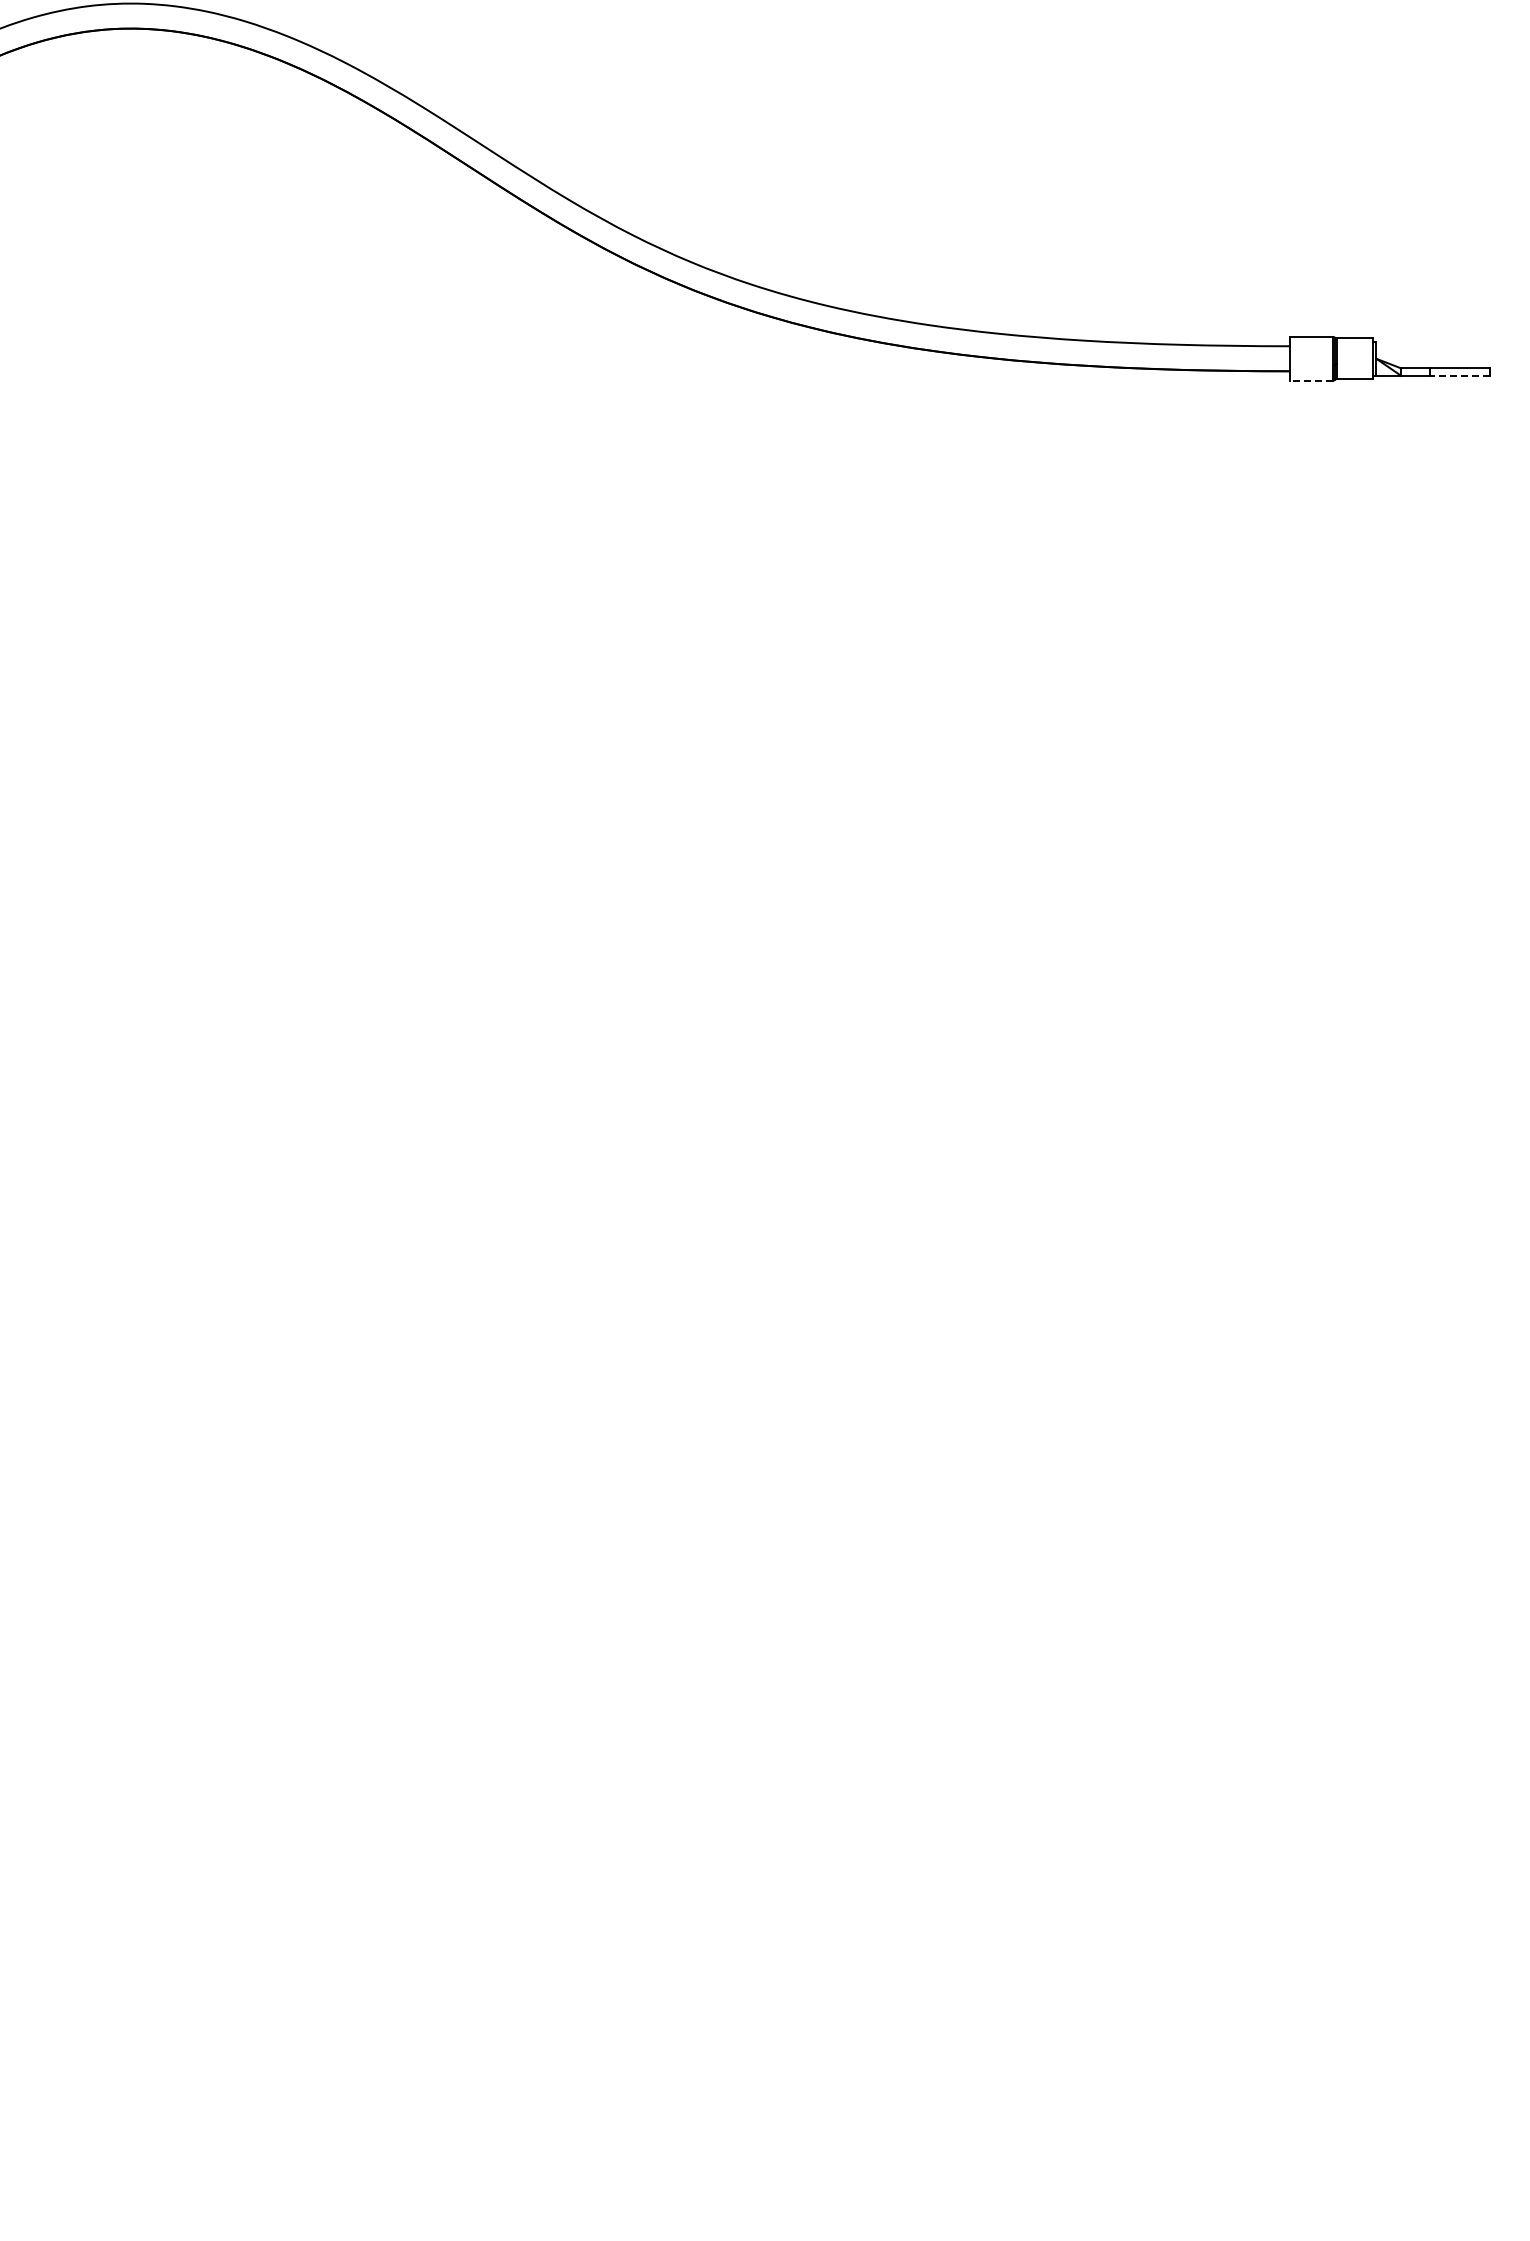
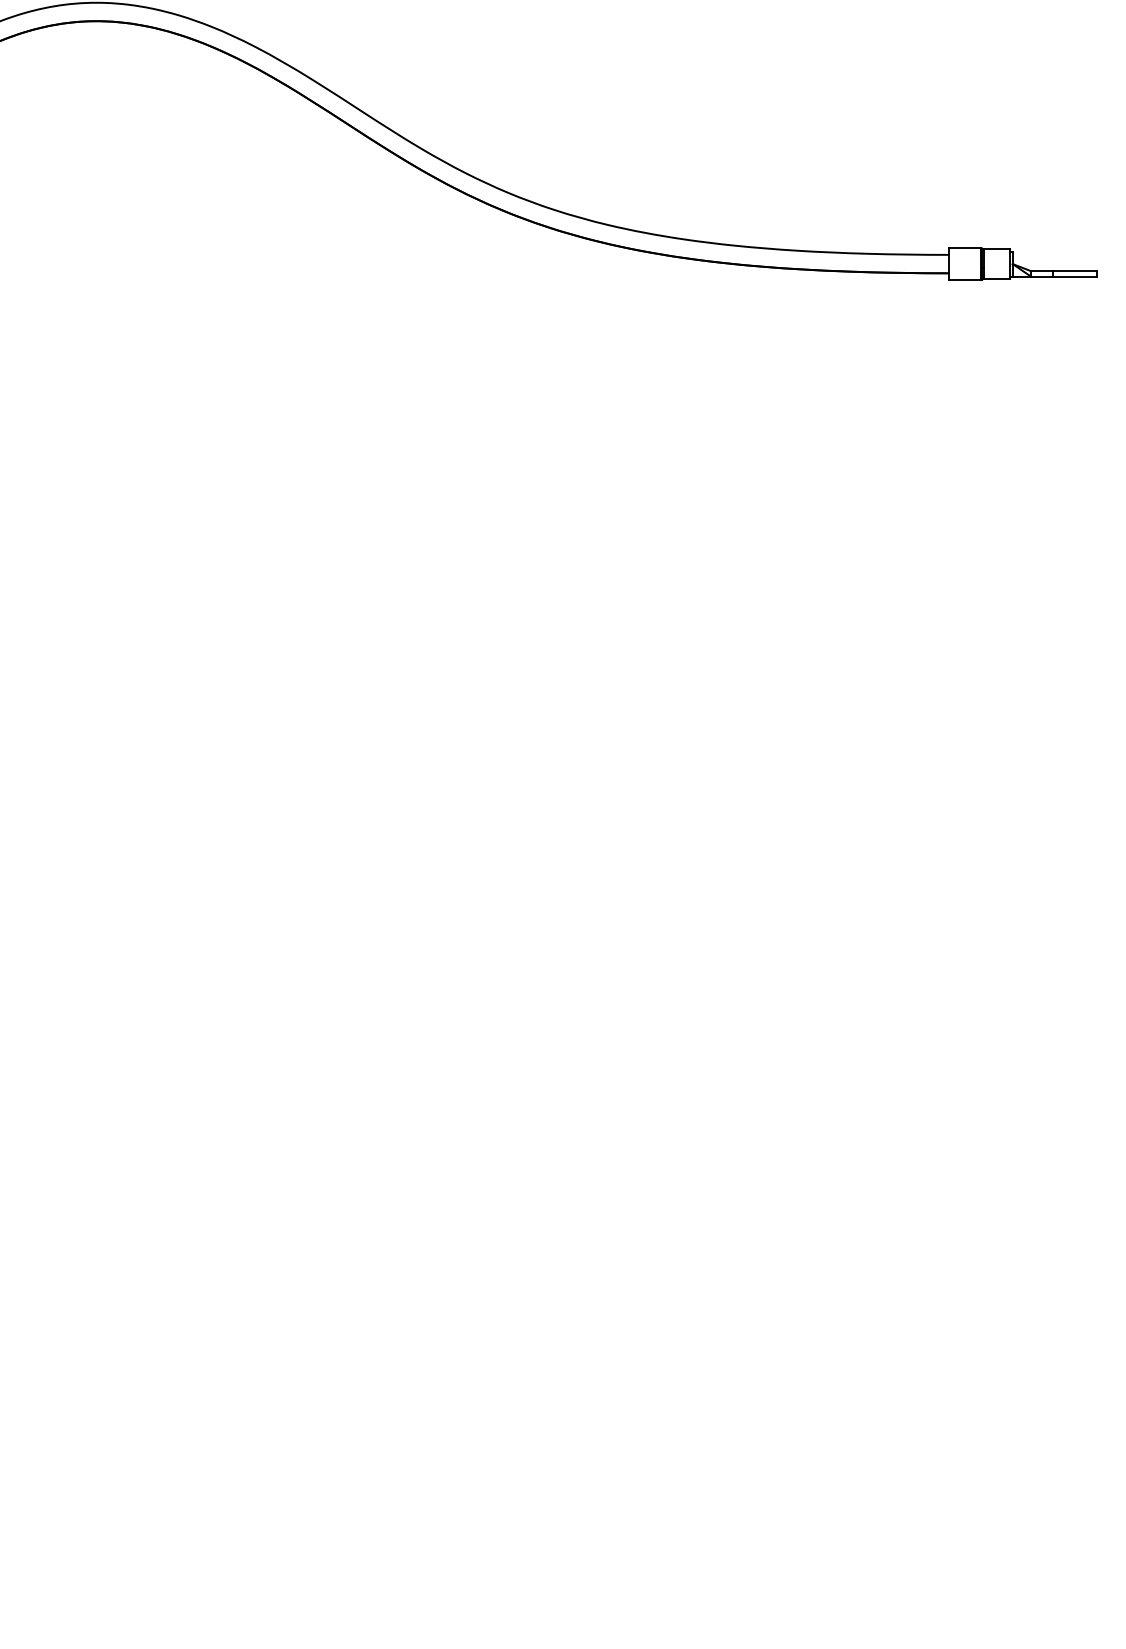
line: (1460, 375) -> (1074, 276), dashed -> solid
line: (1311, 380) -> (965, 280), dashed -> solid

